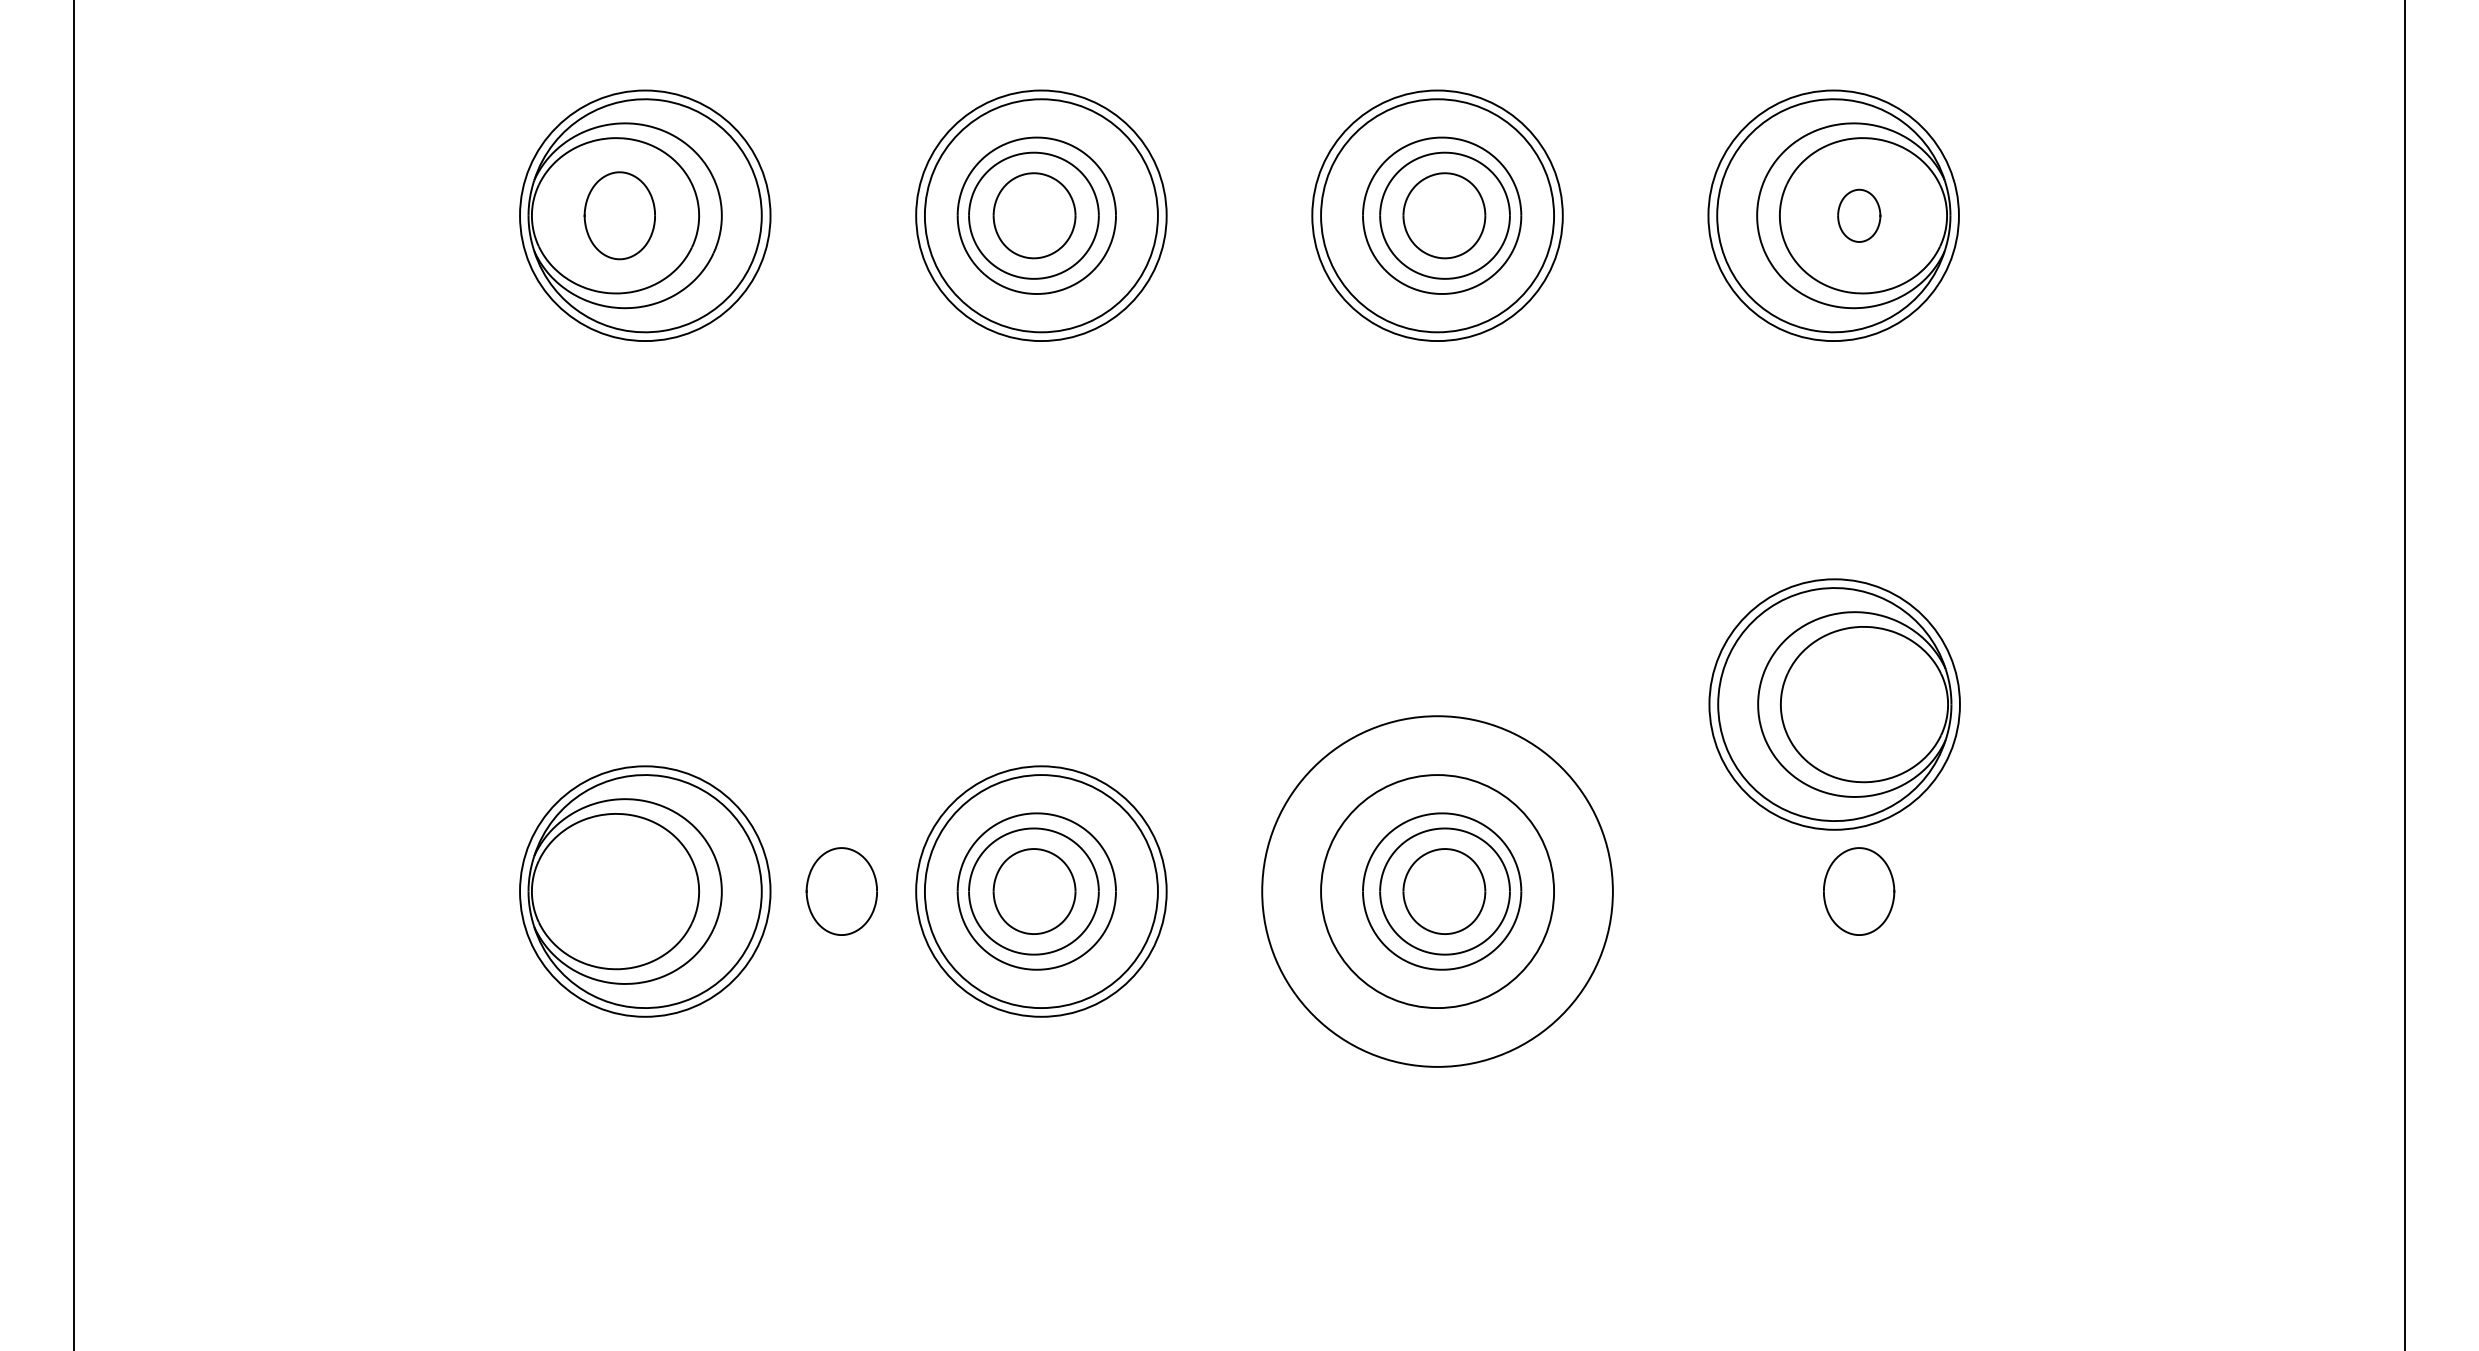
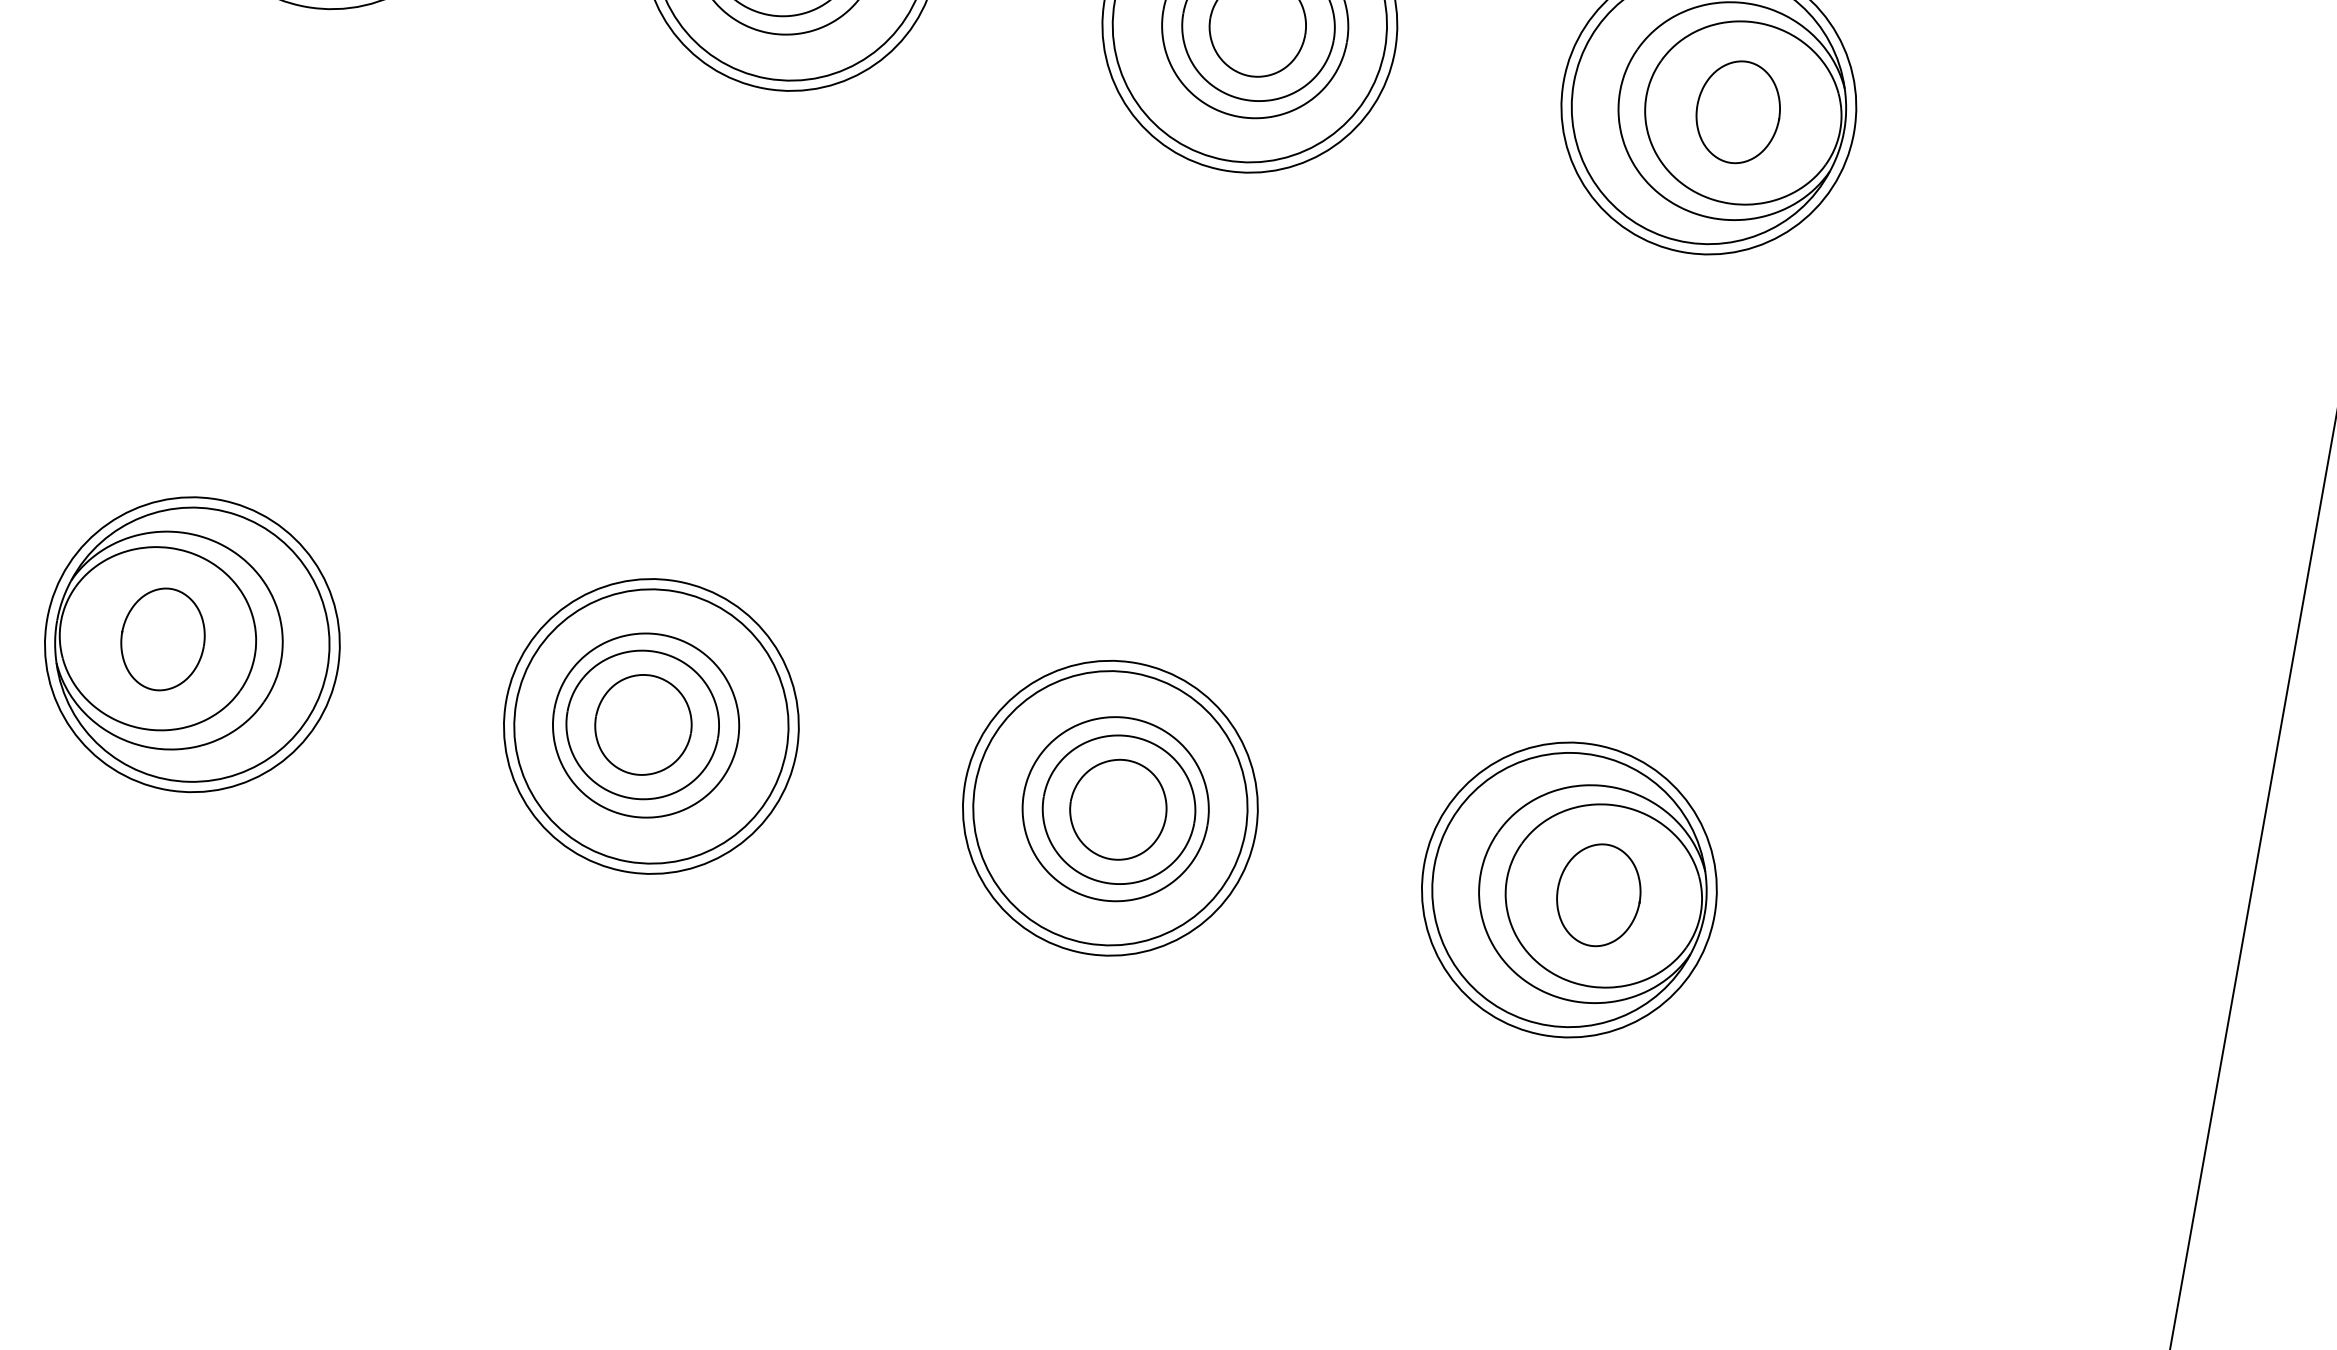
part: (1859, 215) -> (1738, 112), size x1.67
part: (1834, 704) -> (1569, 889), moved
part: (841, 891) -> (162, 639), moved
circle: (1437, 891) -> (1110, 808), size x0.71

